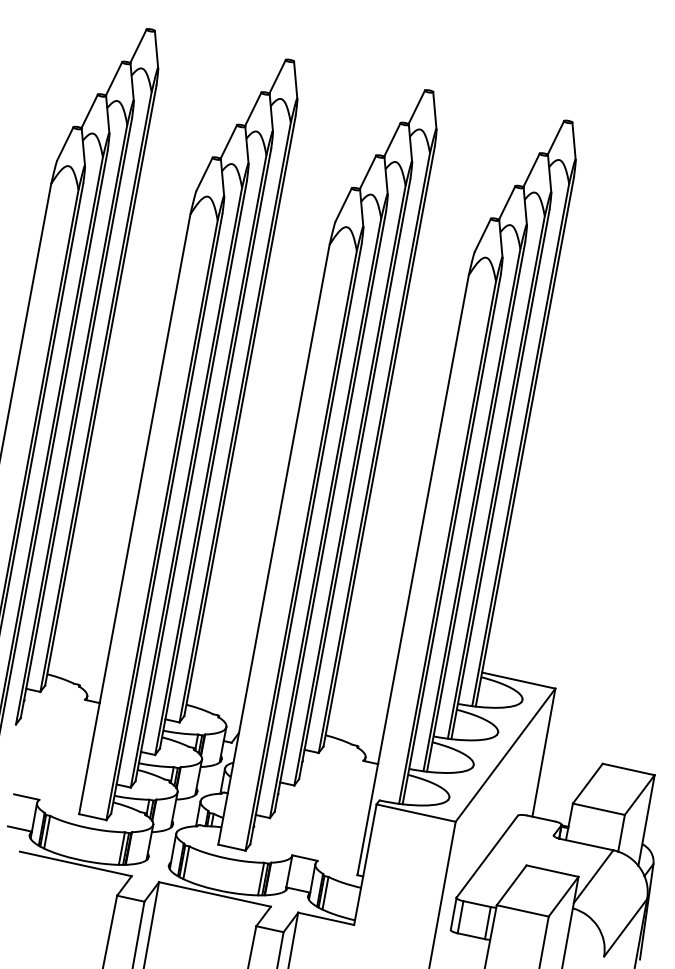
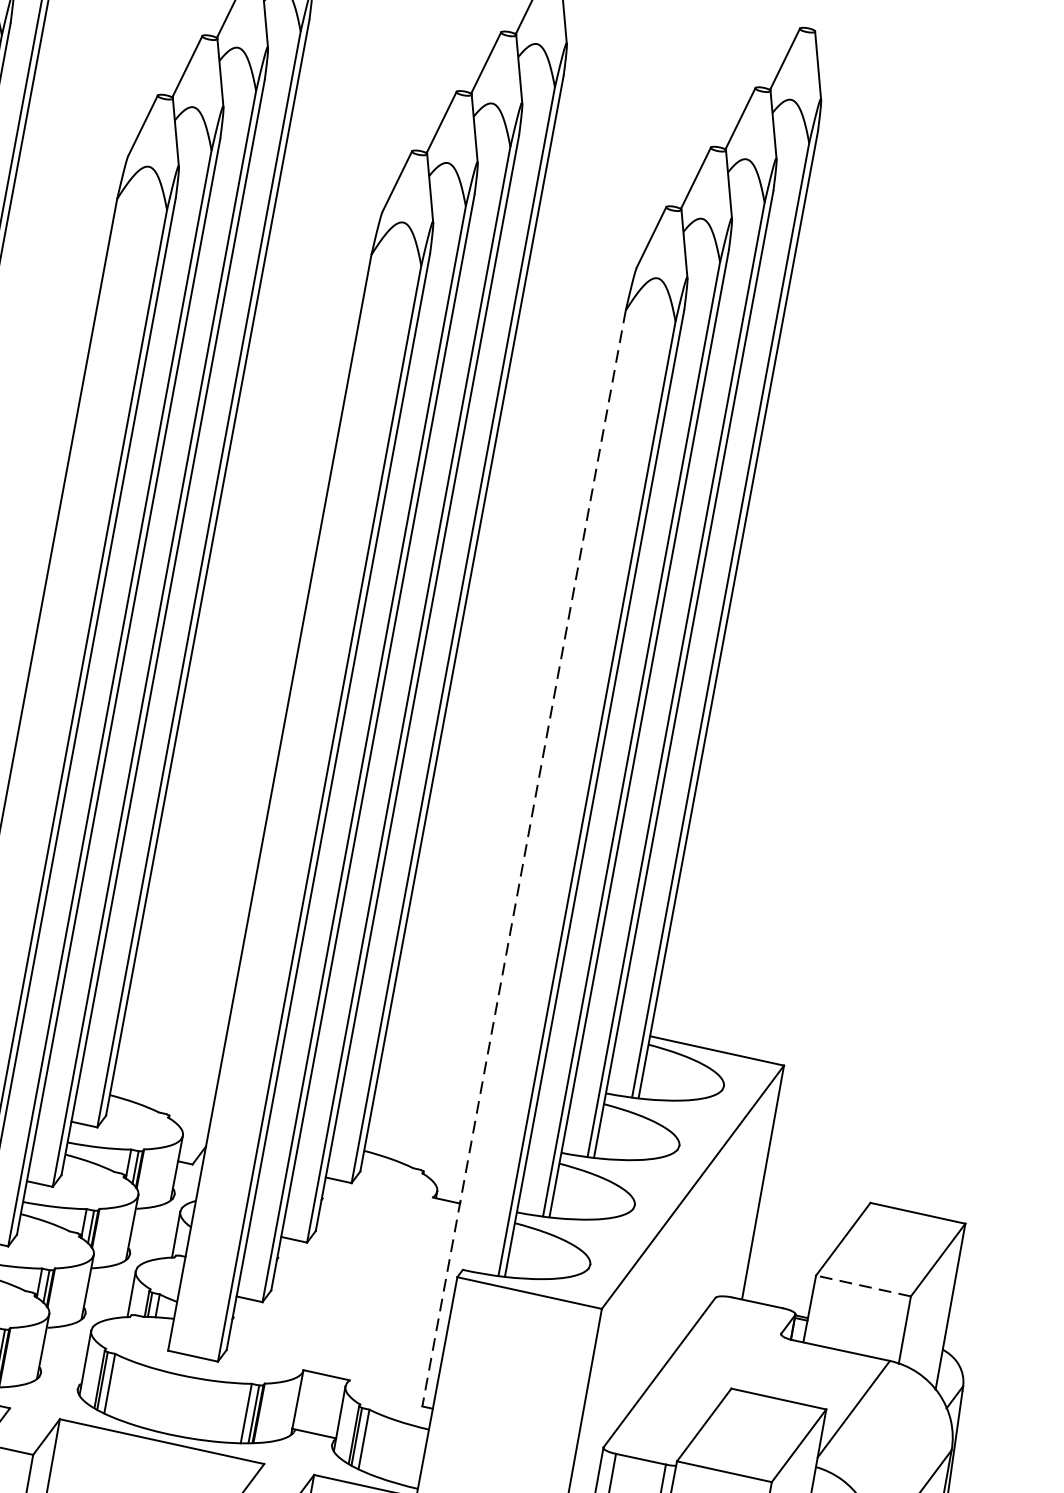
line: (413, 575) -> (524, 858), solid -> dashed
line: (598, 809) -> (862, 1286), solid -> dashed

